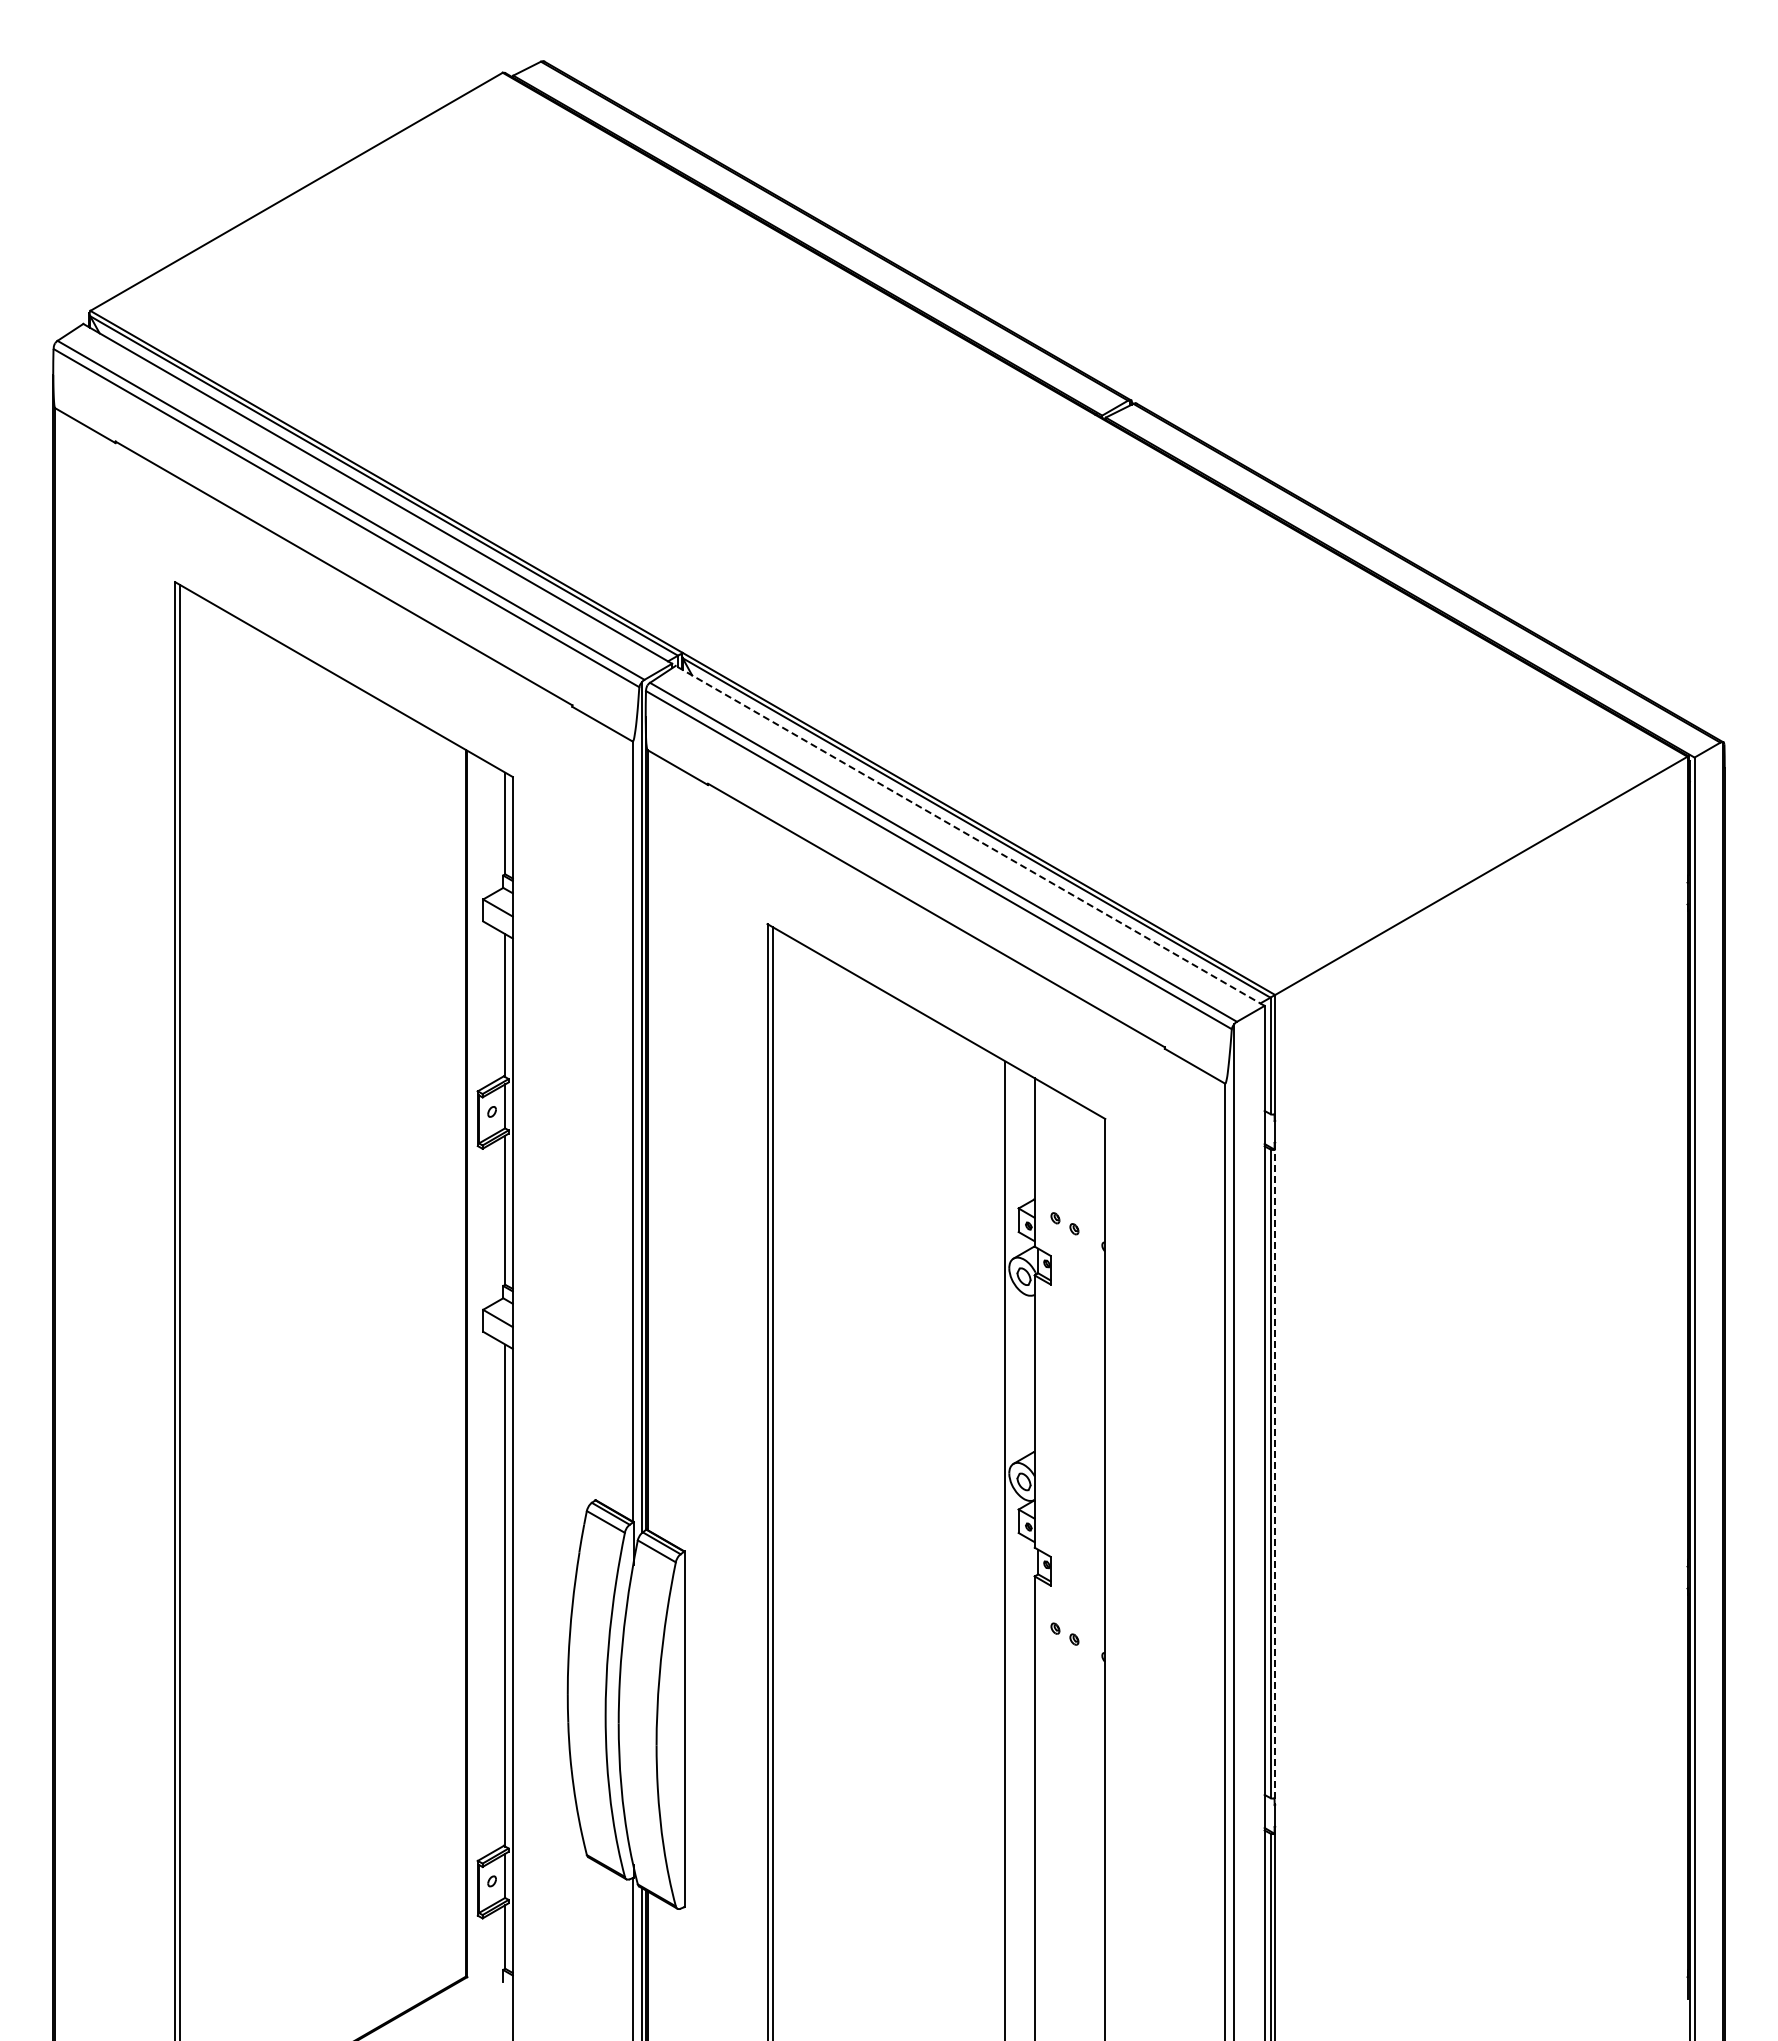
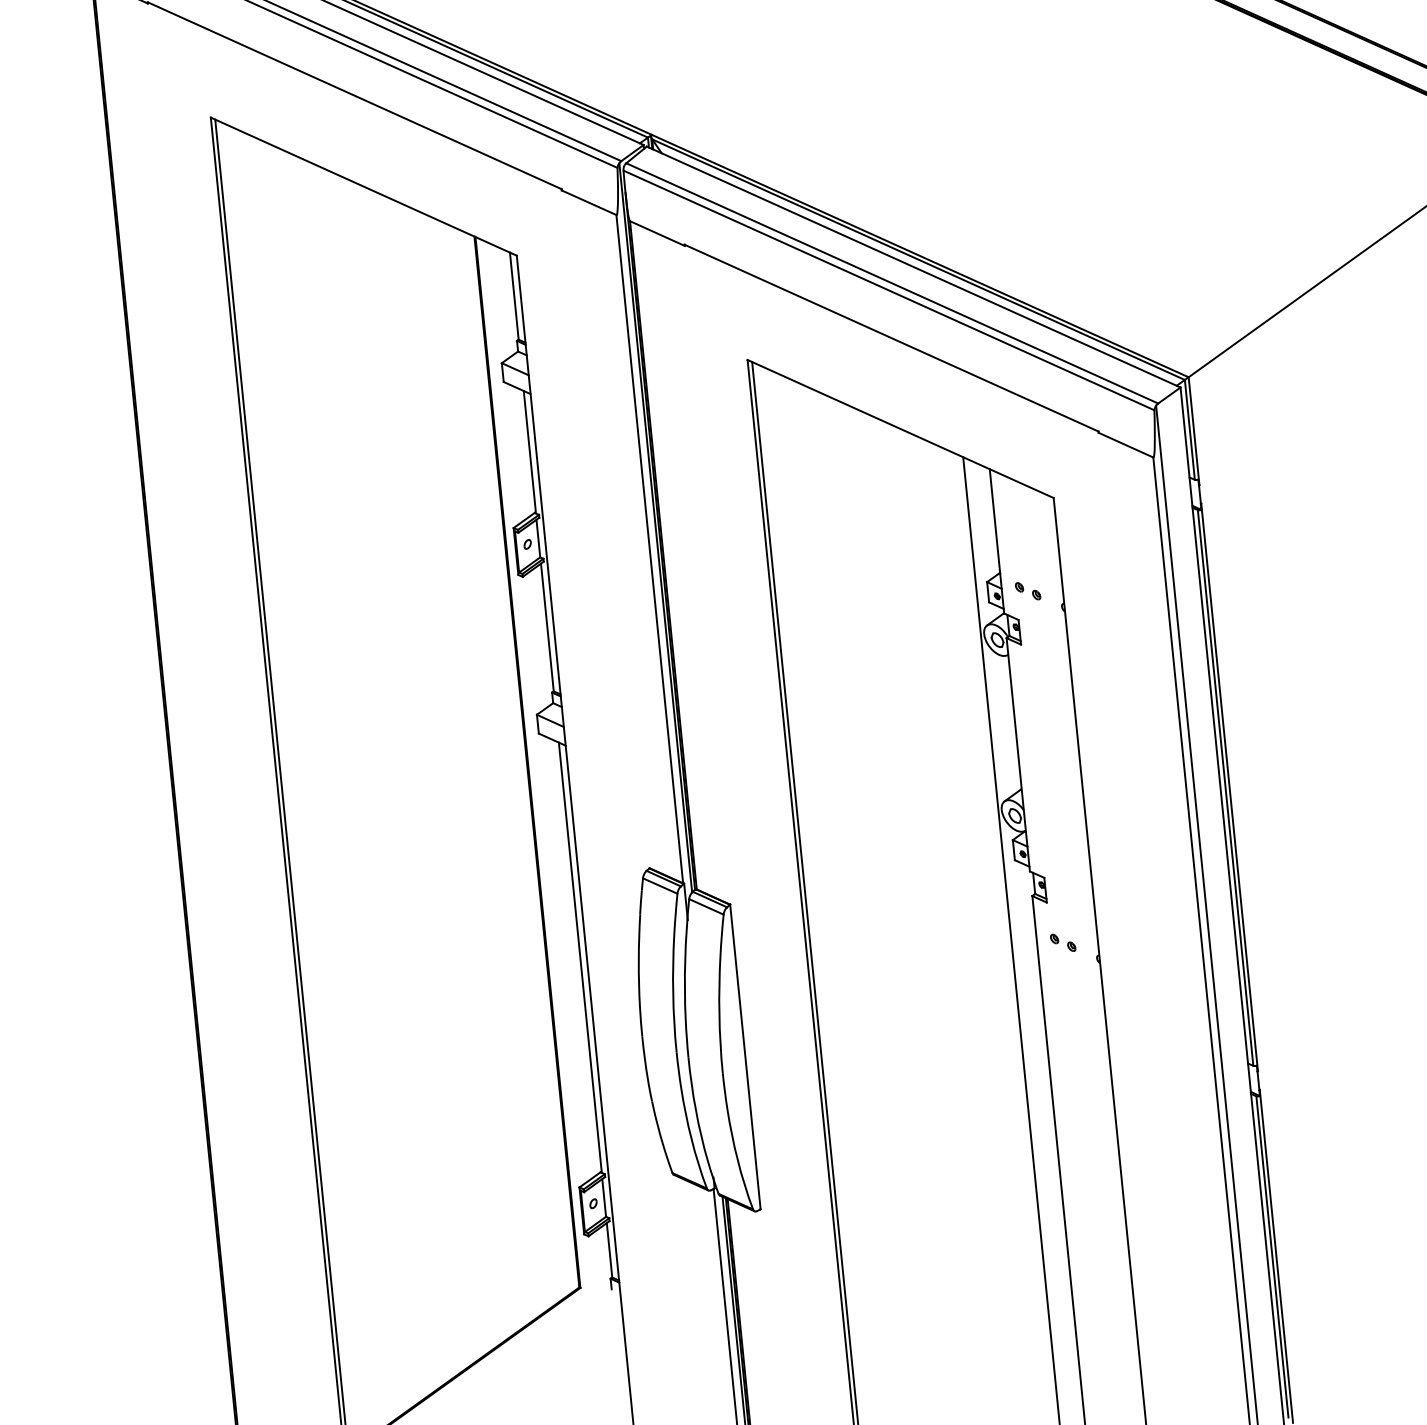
line: (969, 835) -> (913, 266), dashed -> solid
line: (1275, 1474) -> (1229, 788), dashed -> solid

